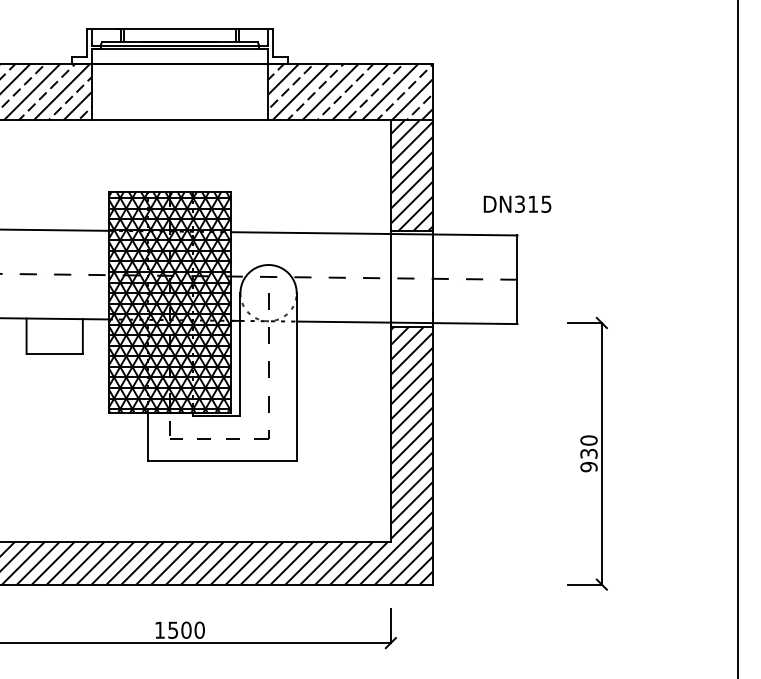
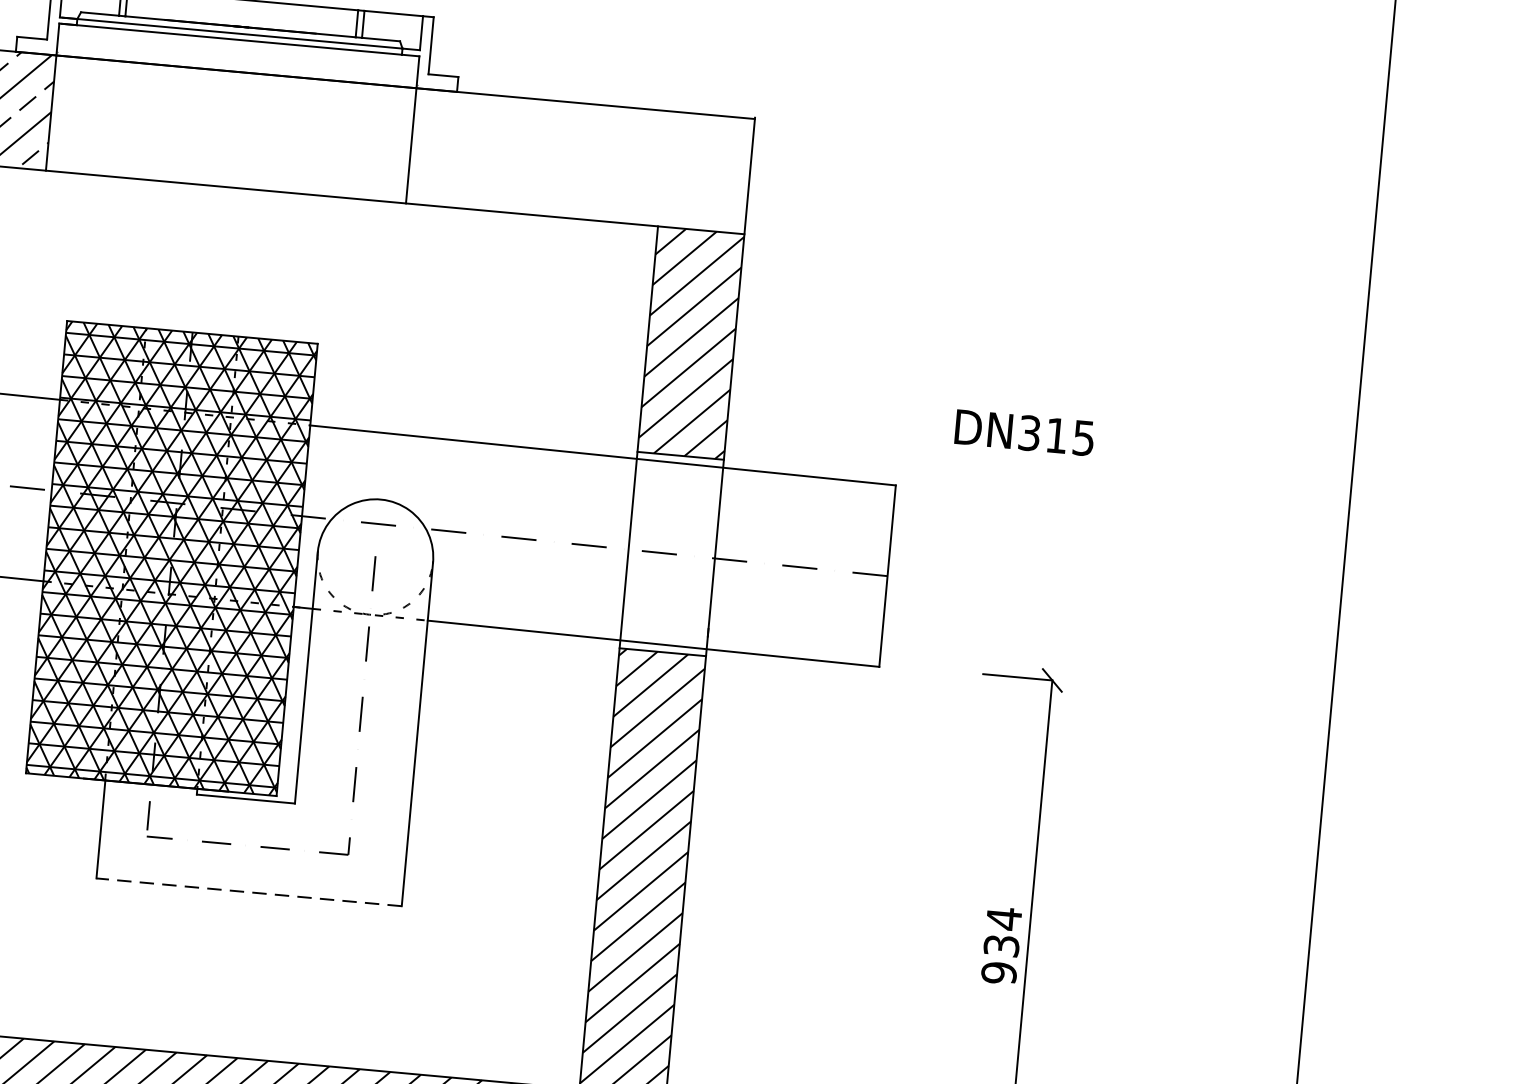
hatch: (350, 92) -> (580, 161), removed
text: (517, 203) -> (1024, 431), moved
text: (588, 440) -> (1003, 918), 930 -> 934
line: (222, 461) -> (249, 893), solid -> dashed

